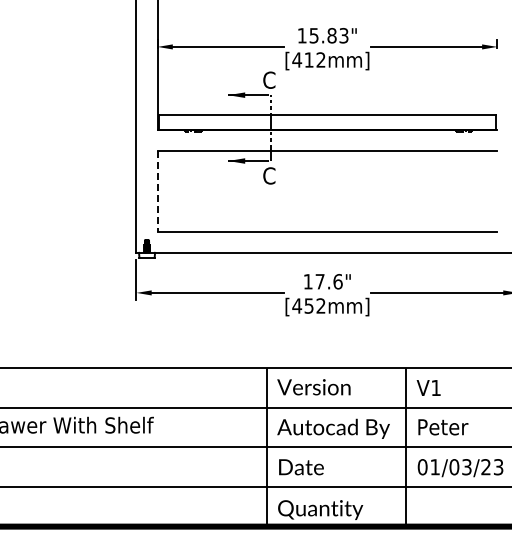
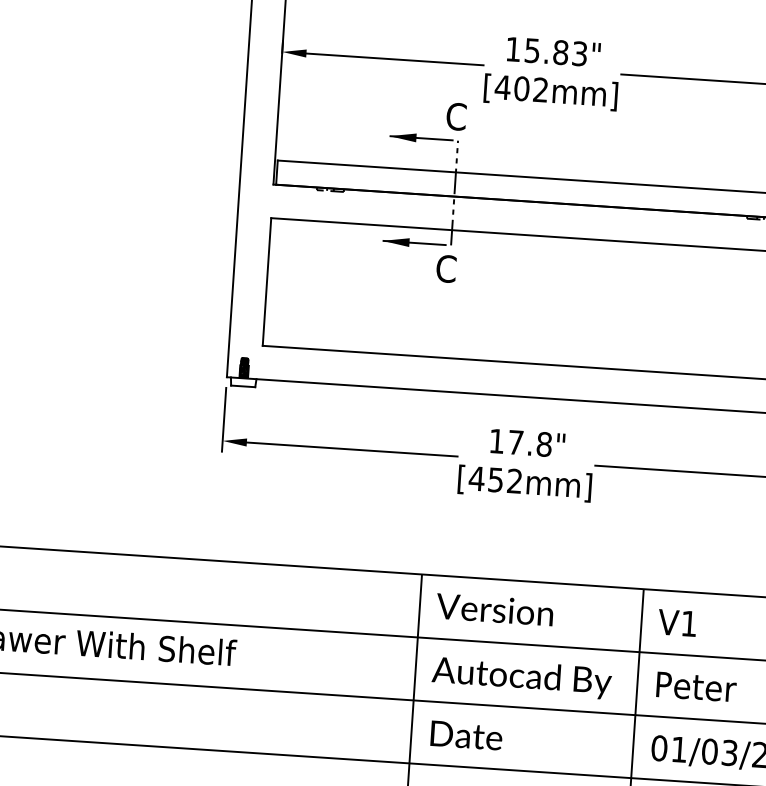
text: (308, 59) -> (520, 87), [412mm] -> [402mm]
line: (157, 192) -> (266, 283), dashed -> solid
text: (337, 281) -> (543, 444), 17.6" -> 17.8"

